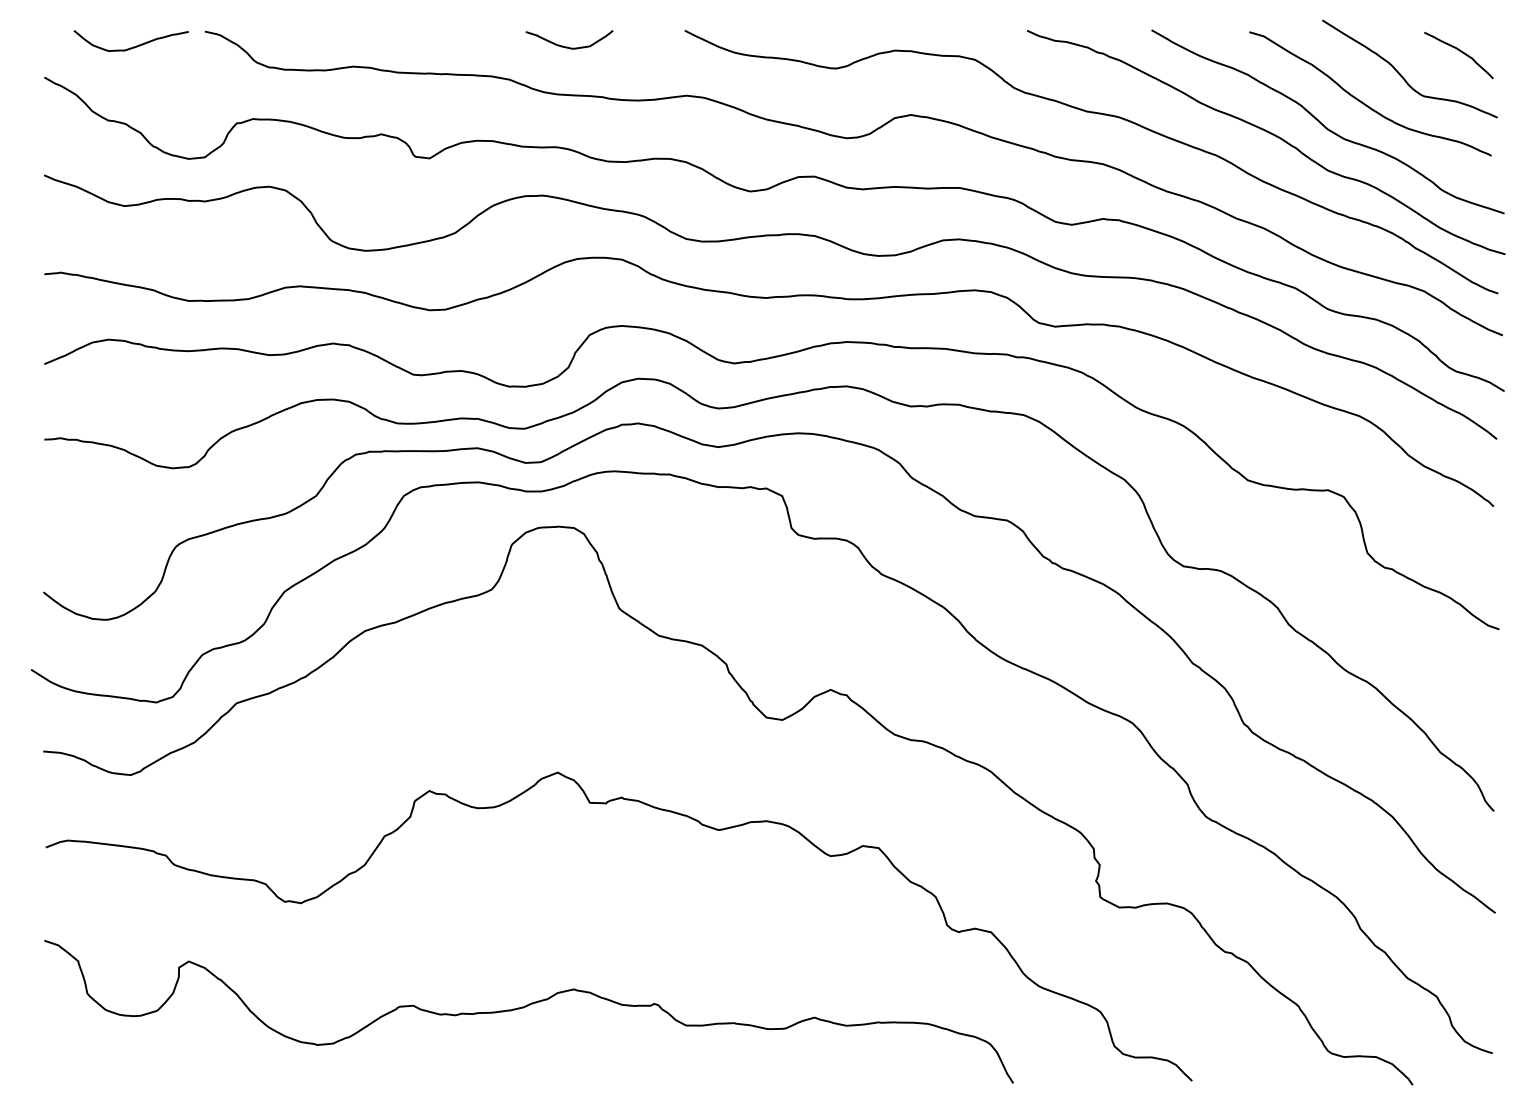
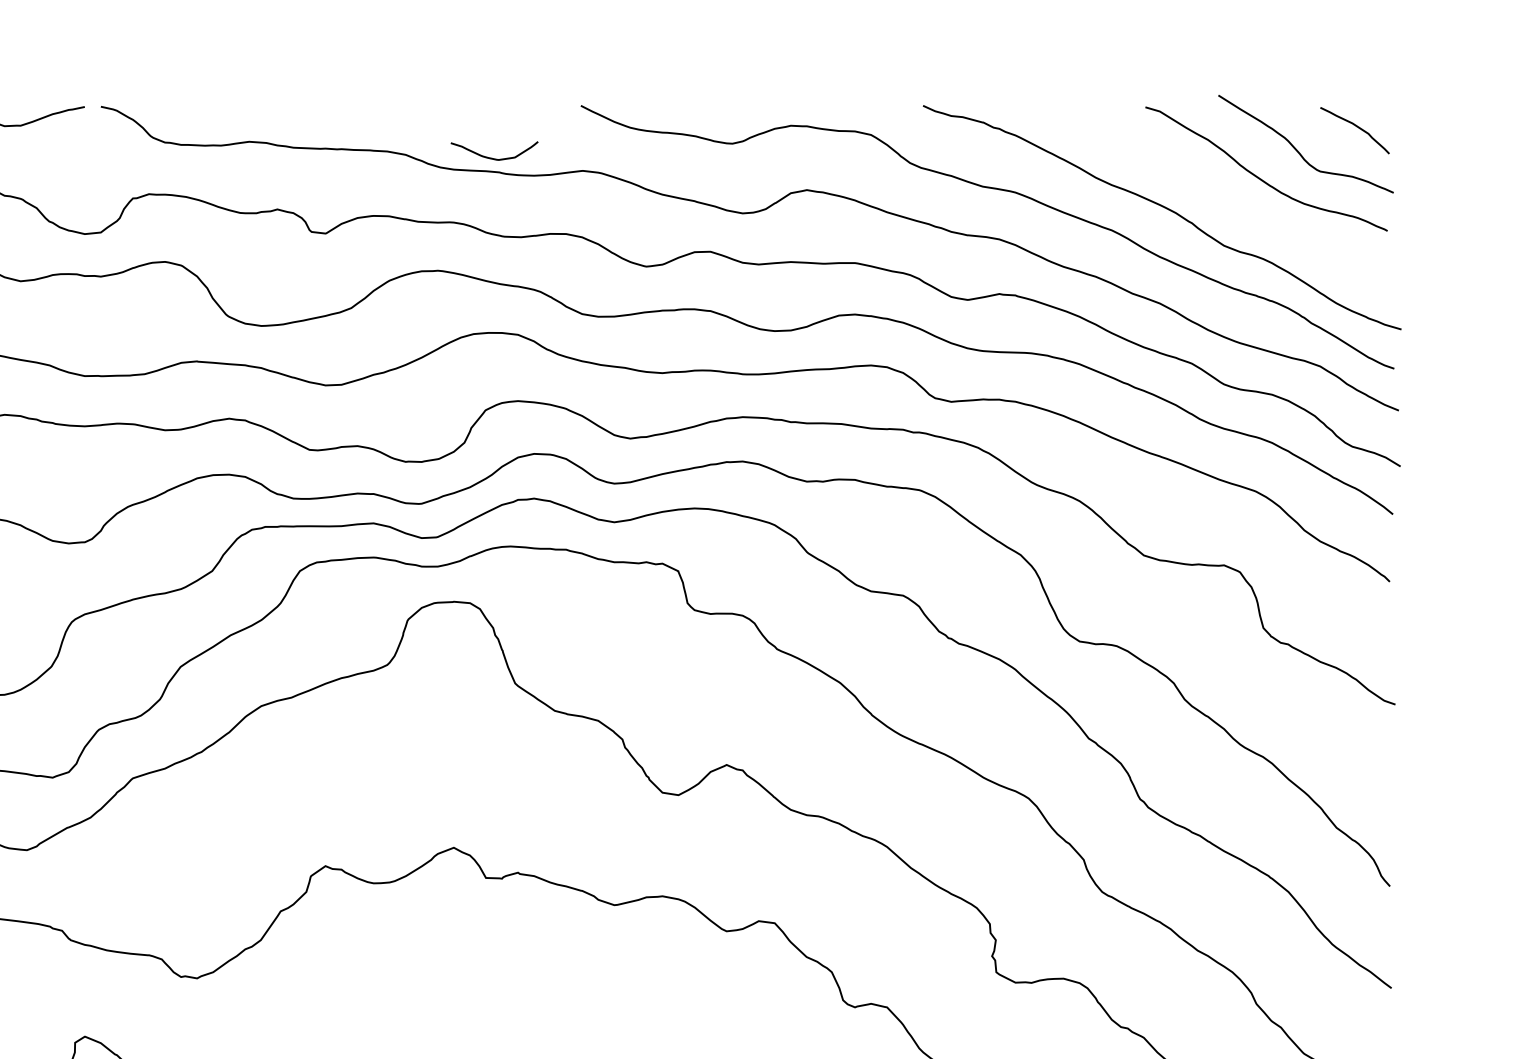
curve: (567, 46) -> (492, 157), moved
curve: (1323, 124) -> (1219, 199), removed

